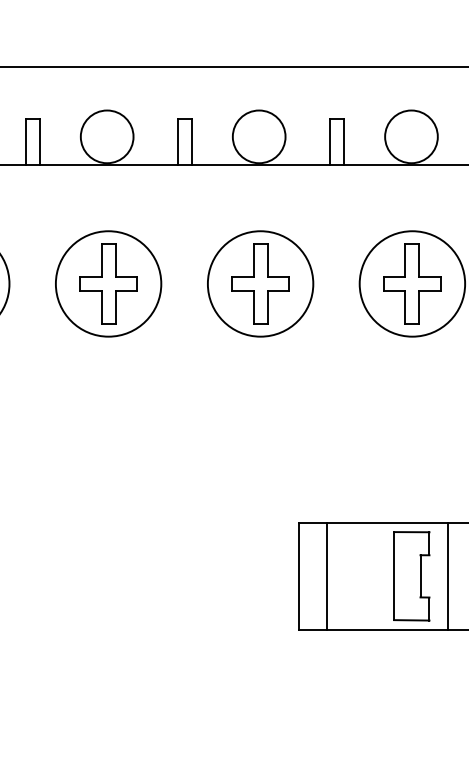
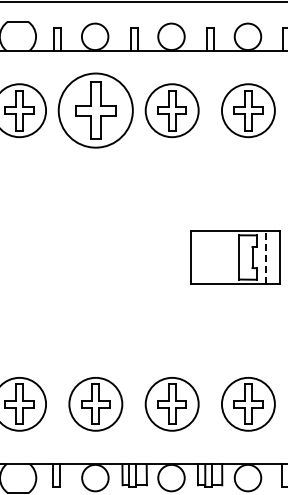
part: (107, 283) -> (95, 110), size x1.4
line: (326, 576) -> (205, 257), removed
line: (448, 576) -> (266, 257), solid -> dashed

